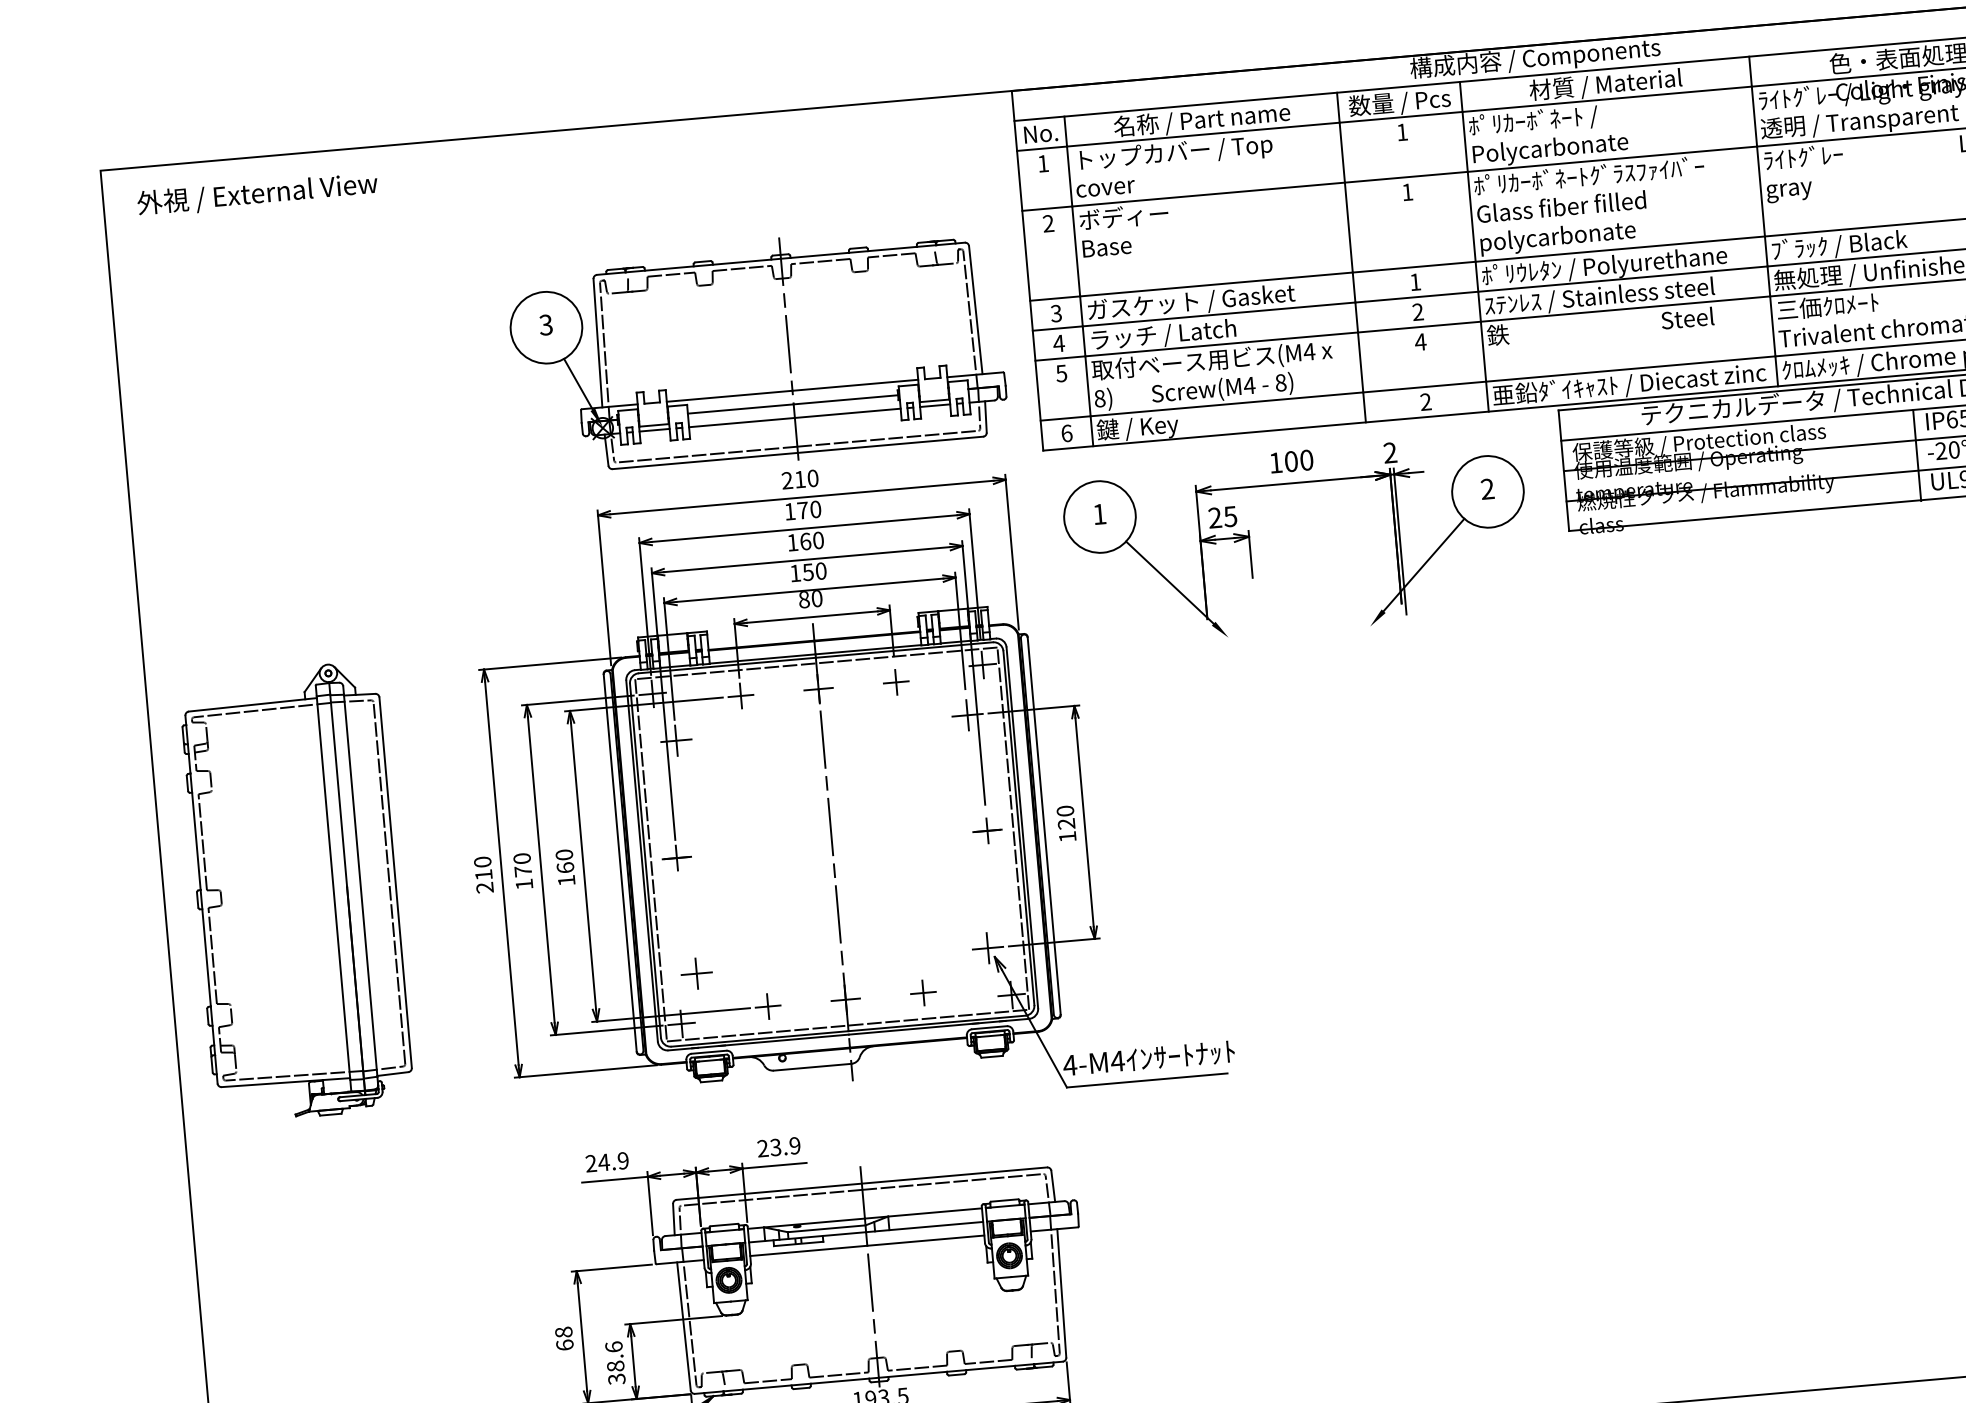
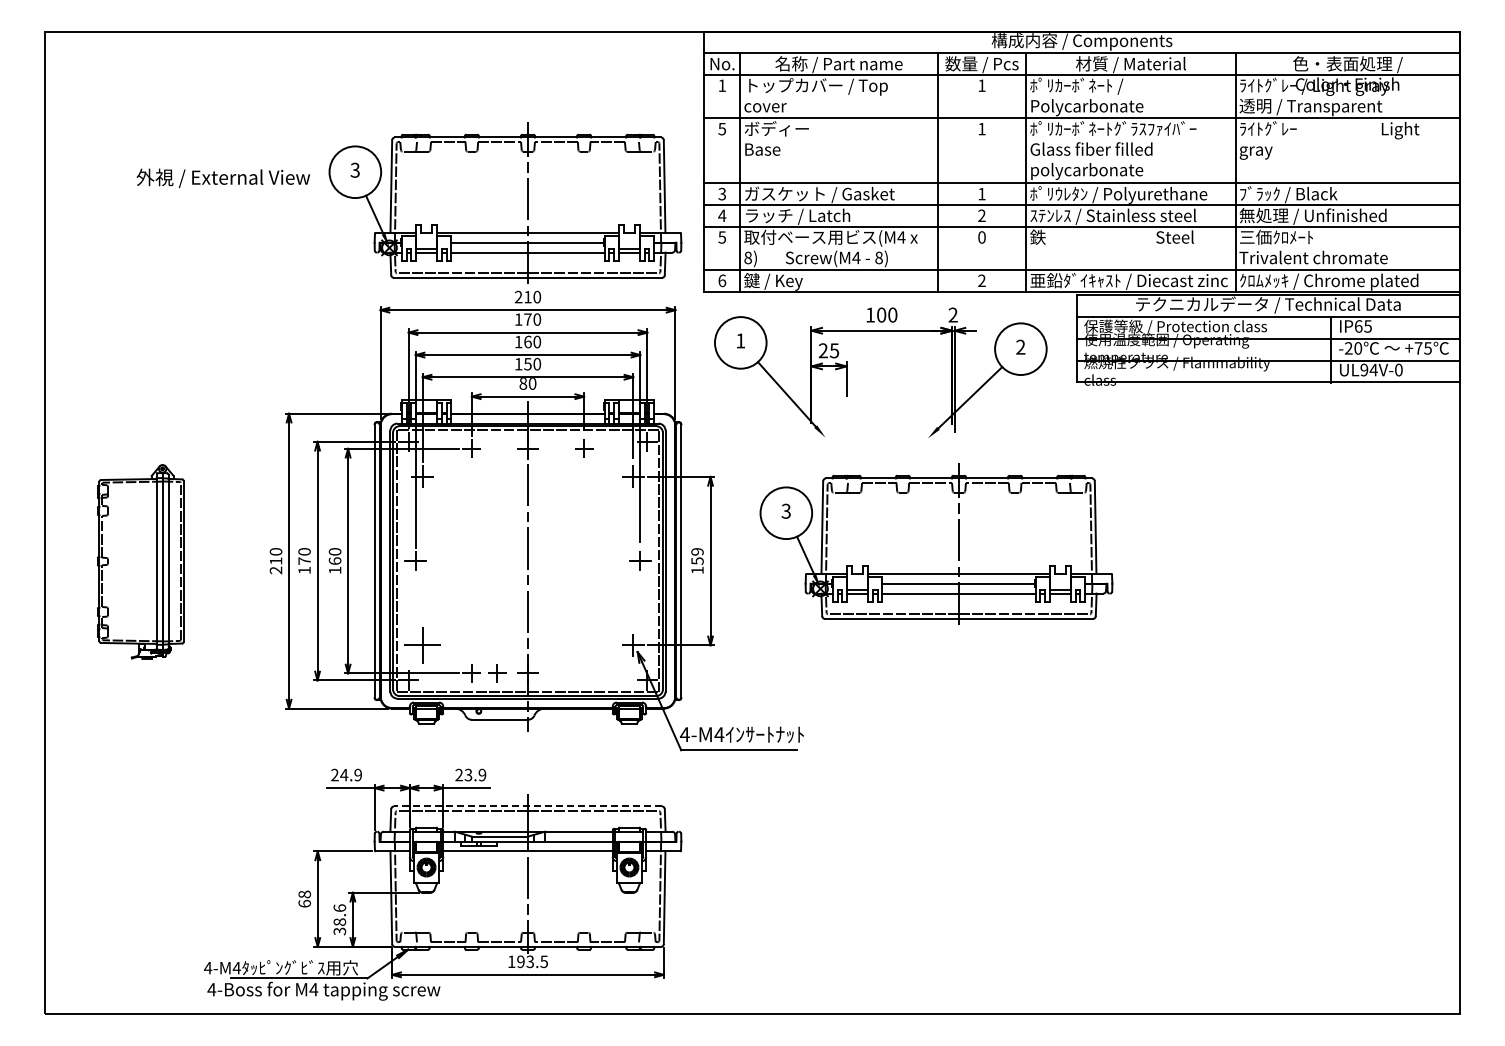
text: (257, 194) -> (223, 178), moved
text: (1048, 222) -> (722, 128), 2 -> 5
text: (1420, 342) -> (981, 237), 4 -> 0
part: (1394, 770) -> (936, 543), added
text: (1065, 817) -> (697, 556), 120 -> 159
part: (296, 891) -> (140, 561), size x0.6
part: (696, 973) -> (422, 645), size x1.6
part: (923, 993) -> (497, 673), moved
line: (862, 1183) -> (528, 806), solid -> dashed

